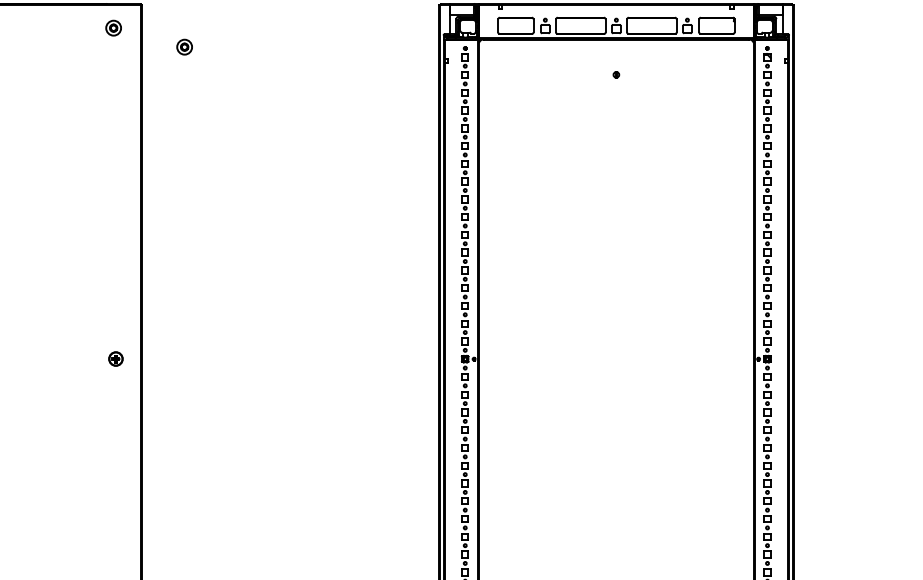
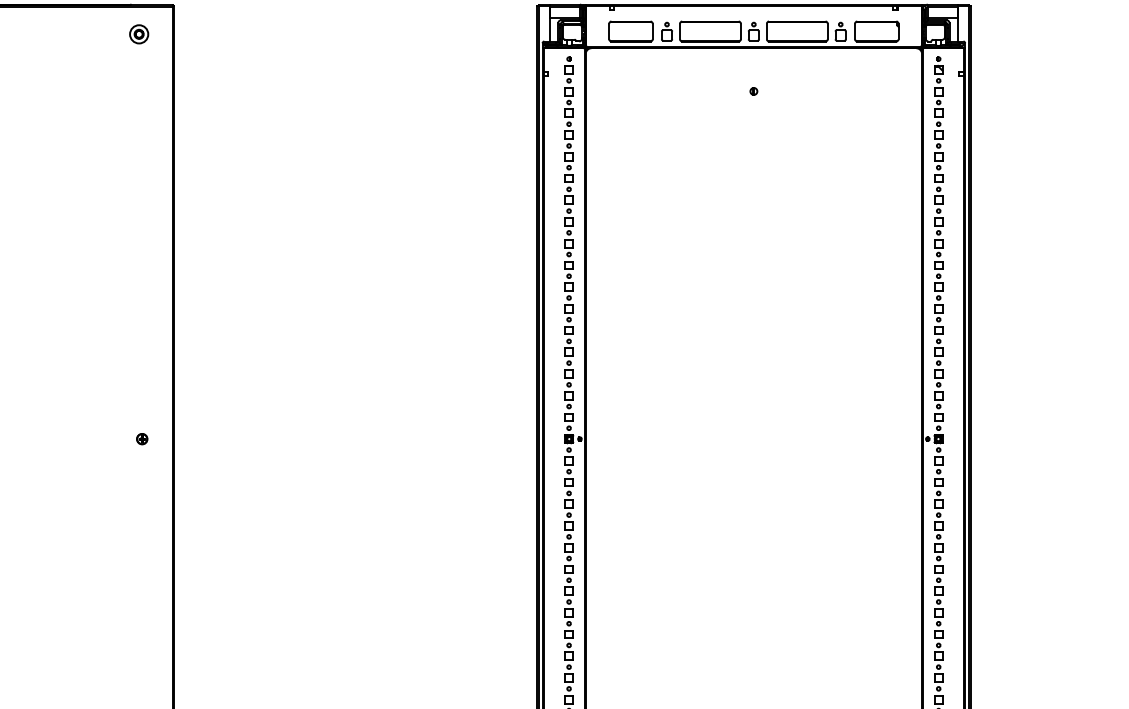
part: (184, 46) -> (225, 56), removed
part: (116, 359) -> (142, 439), size x0.62

